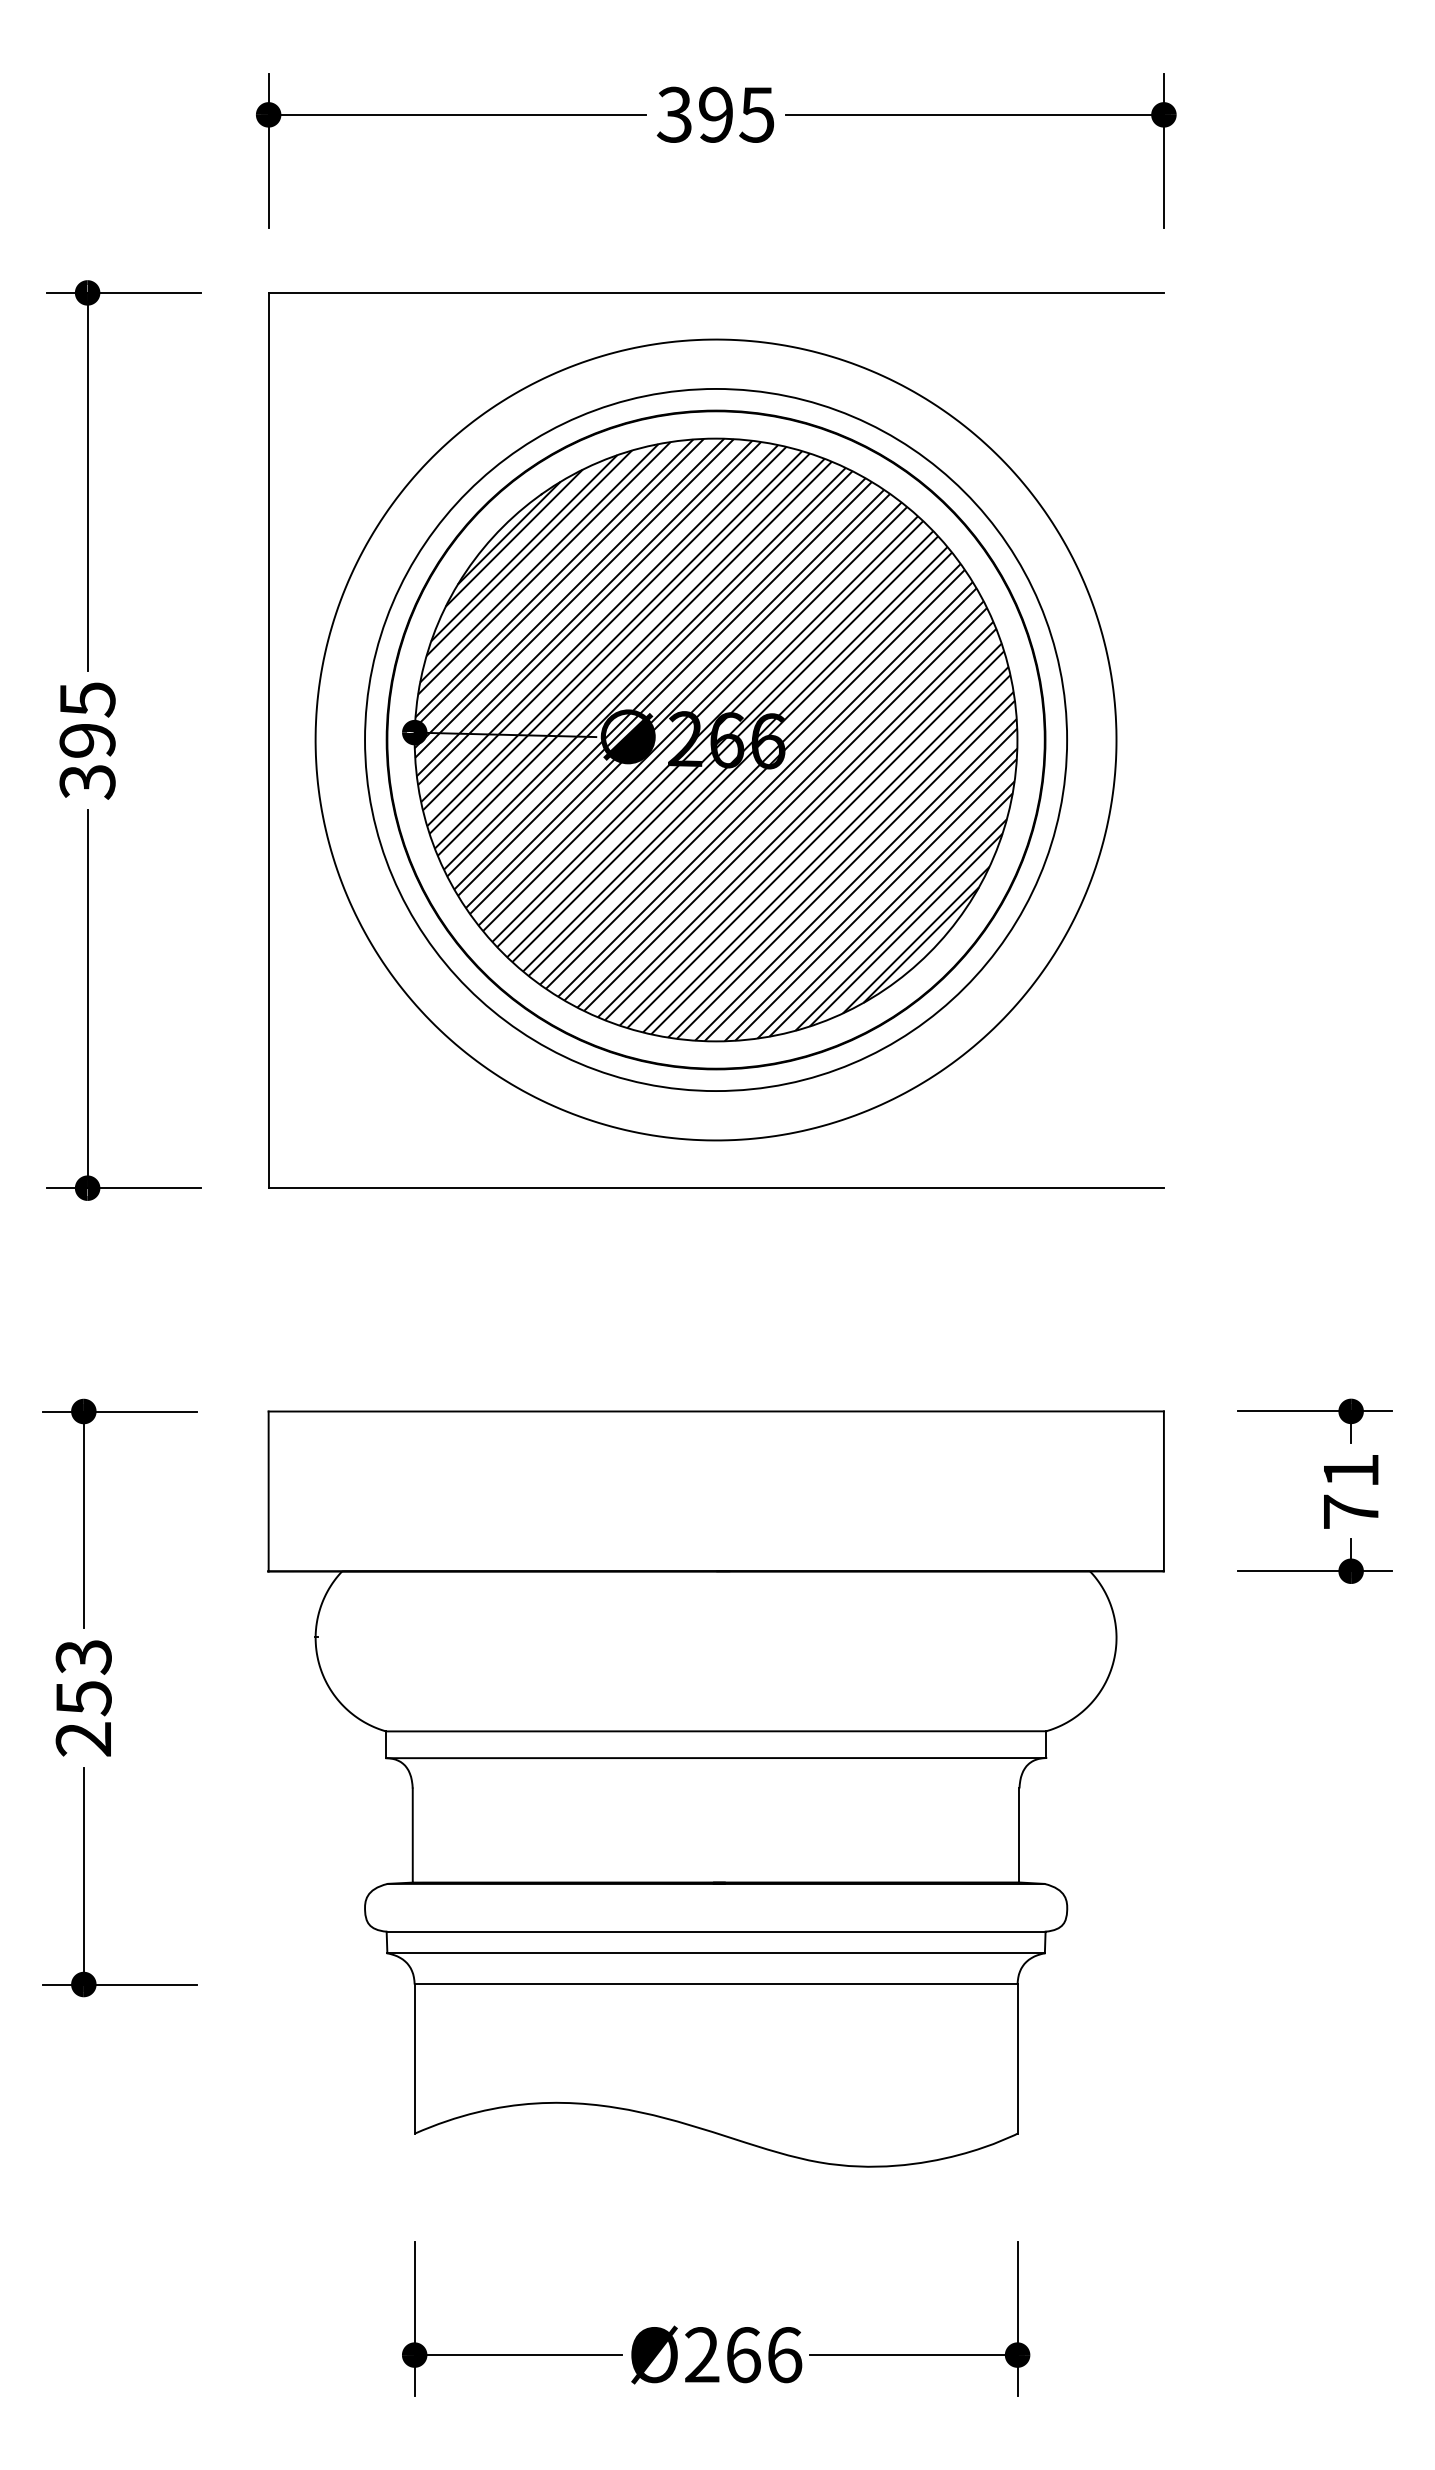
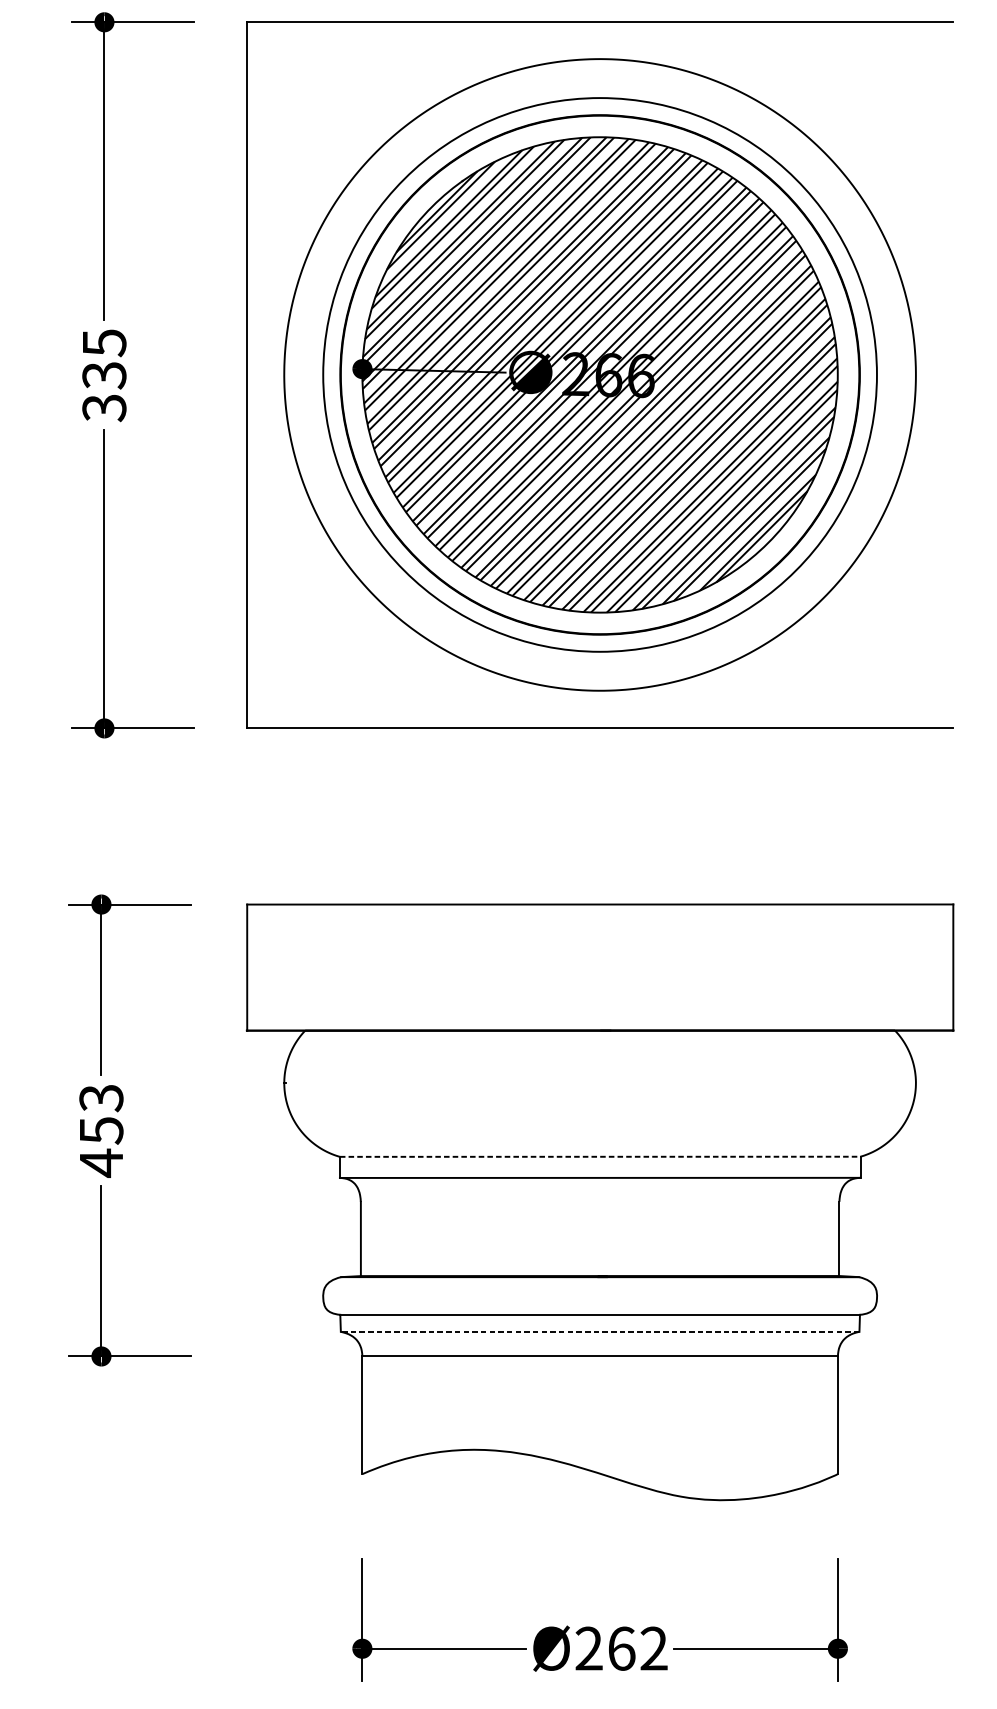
text: (87, 741) -> (104, 376), 395 -> 335
line: (716, 1731) -> (600, 1156), solid -> dashed
text: (82, 1739) -> (100, 1163), 253 -> 453
line: (716, 1953) -> (600, 1332), solid -> dashed
text: (784, 2355) -> (654, 1649), Ø266 -> Ø262

